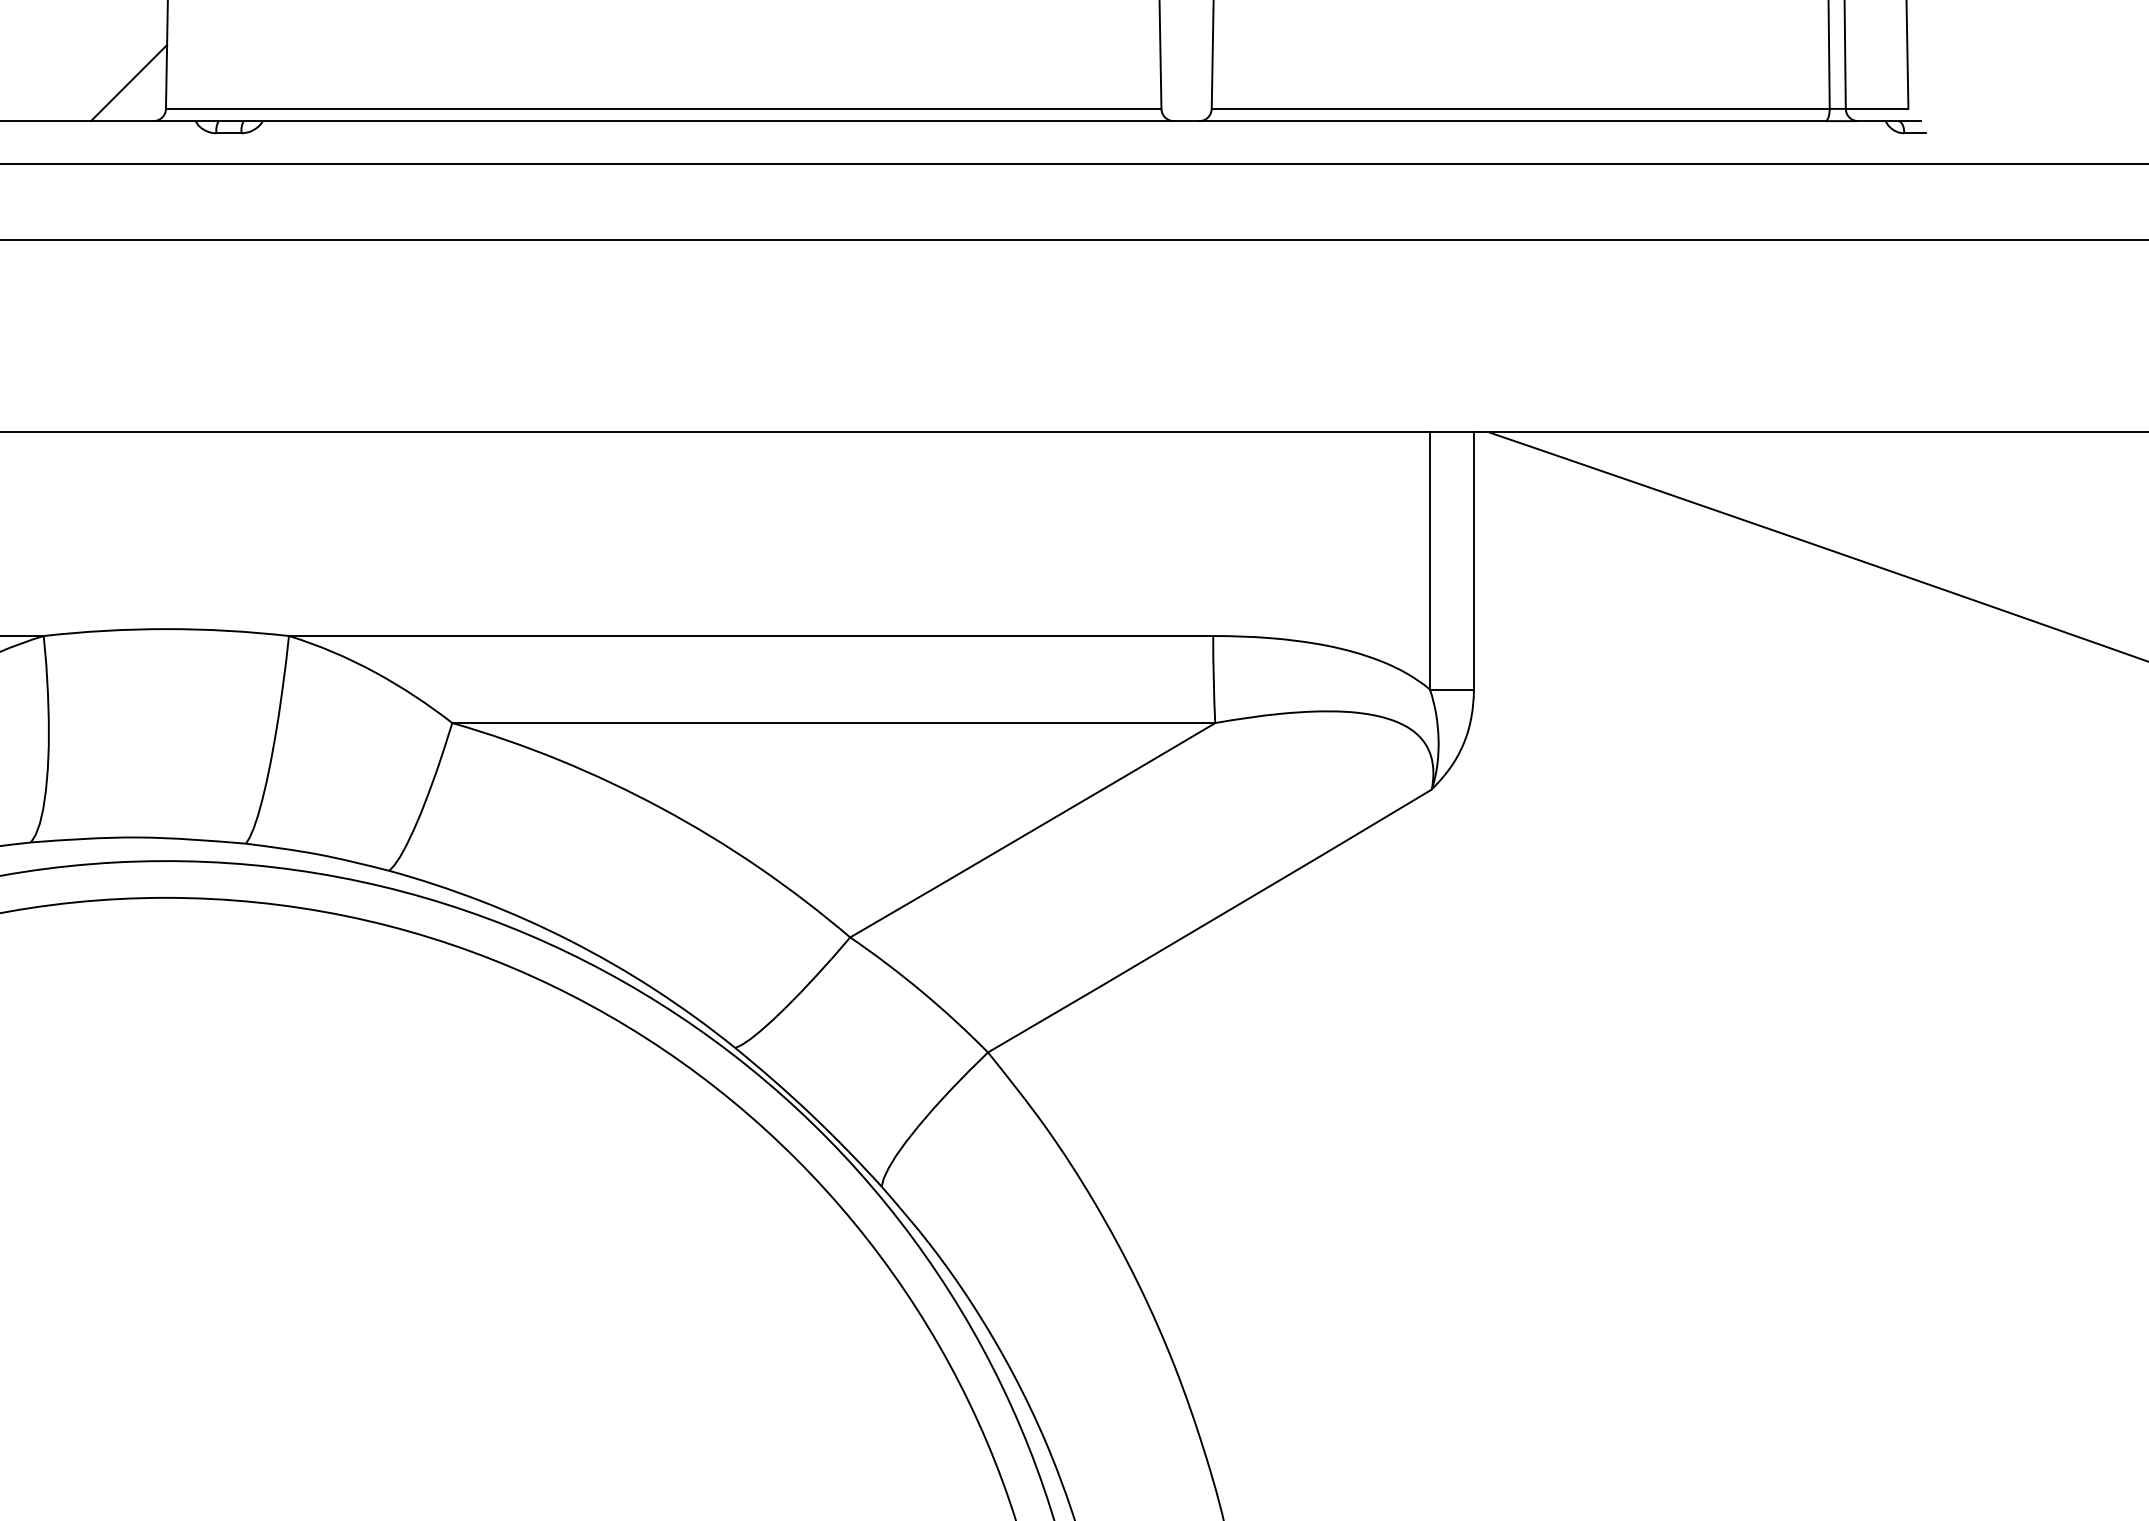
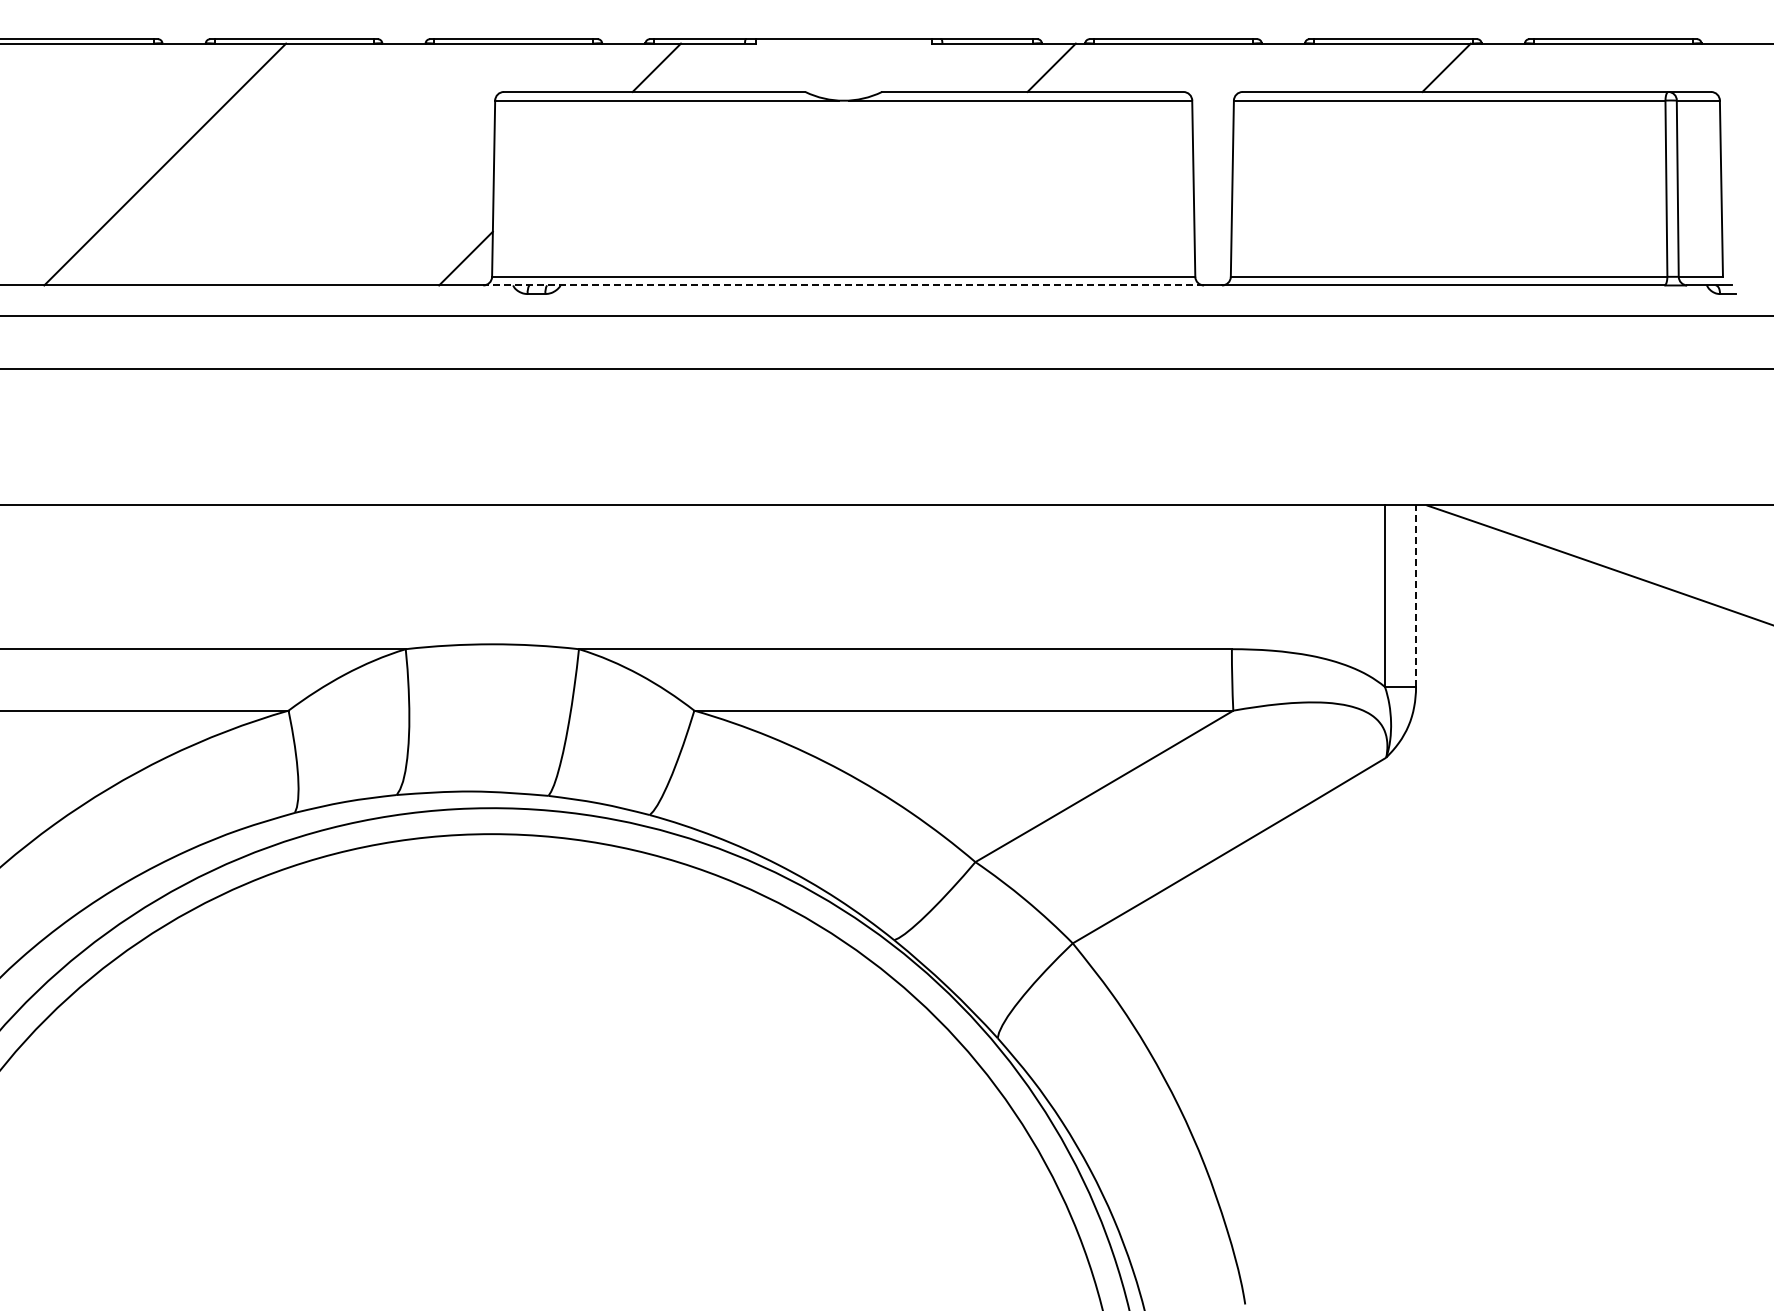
line: (663, 121) -> (843, 285), solid -> dashed
line: (1474, 561) -> (1416, 596), solid -> dashed

